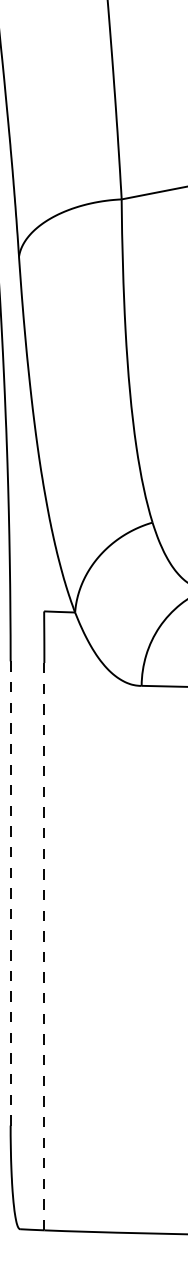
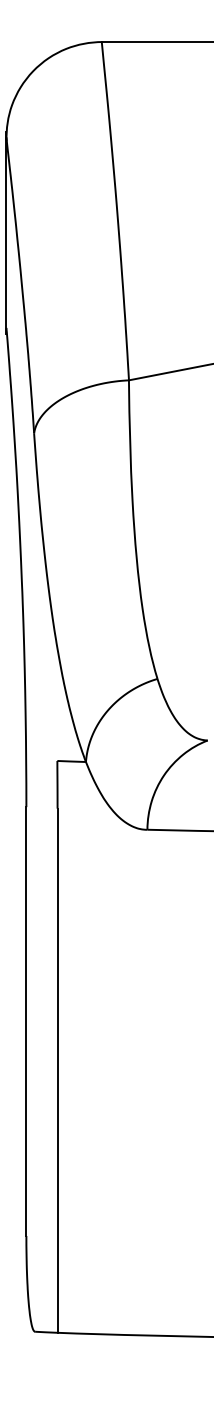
line: (10, 893) -> (26, 1021), dashed -> solid
line: (44, 947) -> (57, 1071), dashed -> solid

